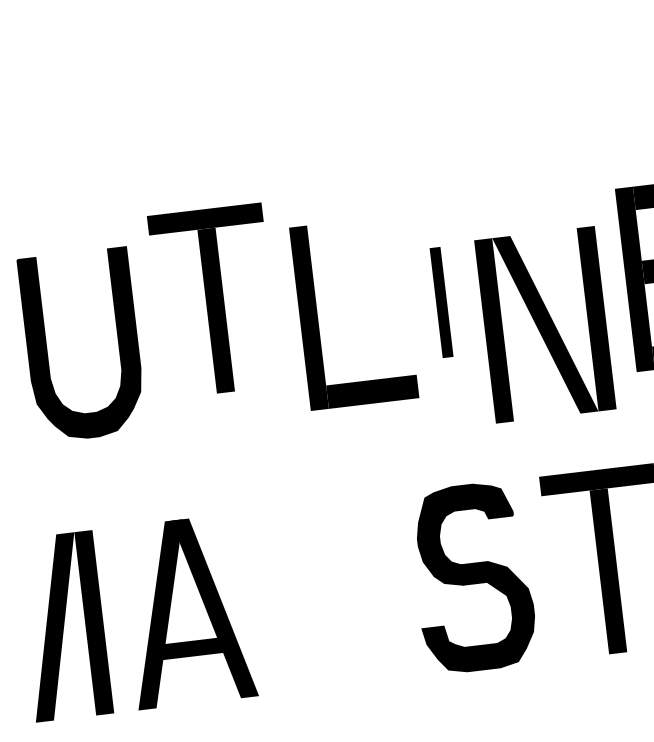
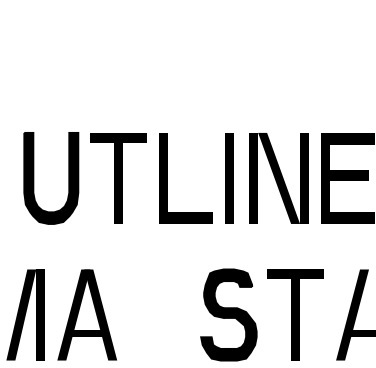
part: (214, 301) -> (118, 178), moved
part: (441, 302) -> (229, 178), size x1.67
part: (544, 325) -> (278, 178), moved

